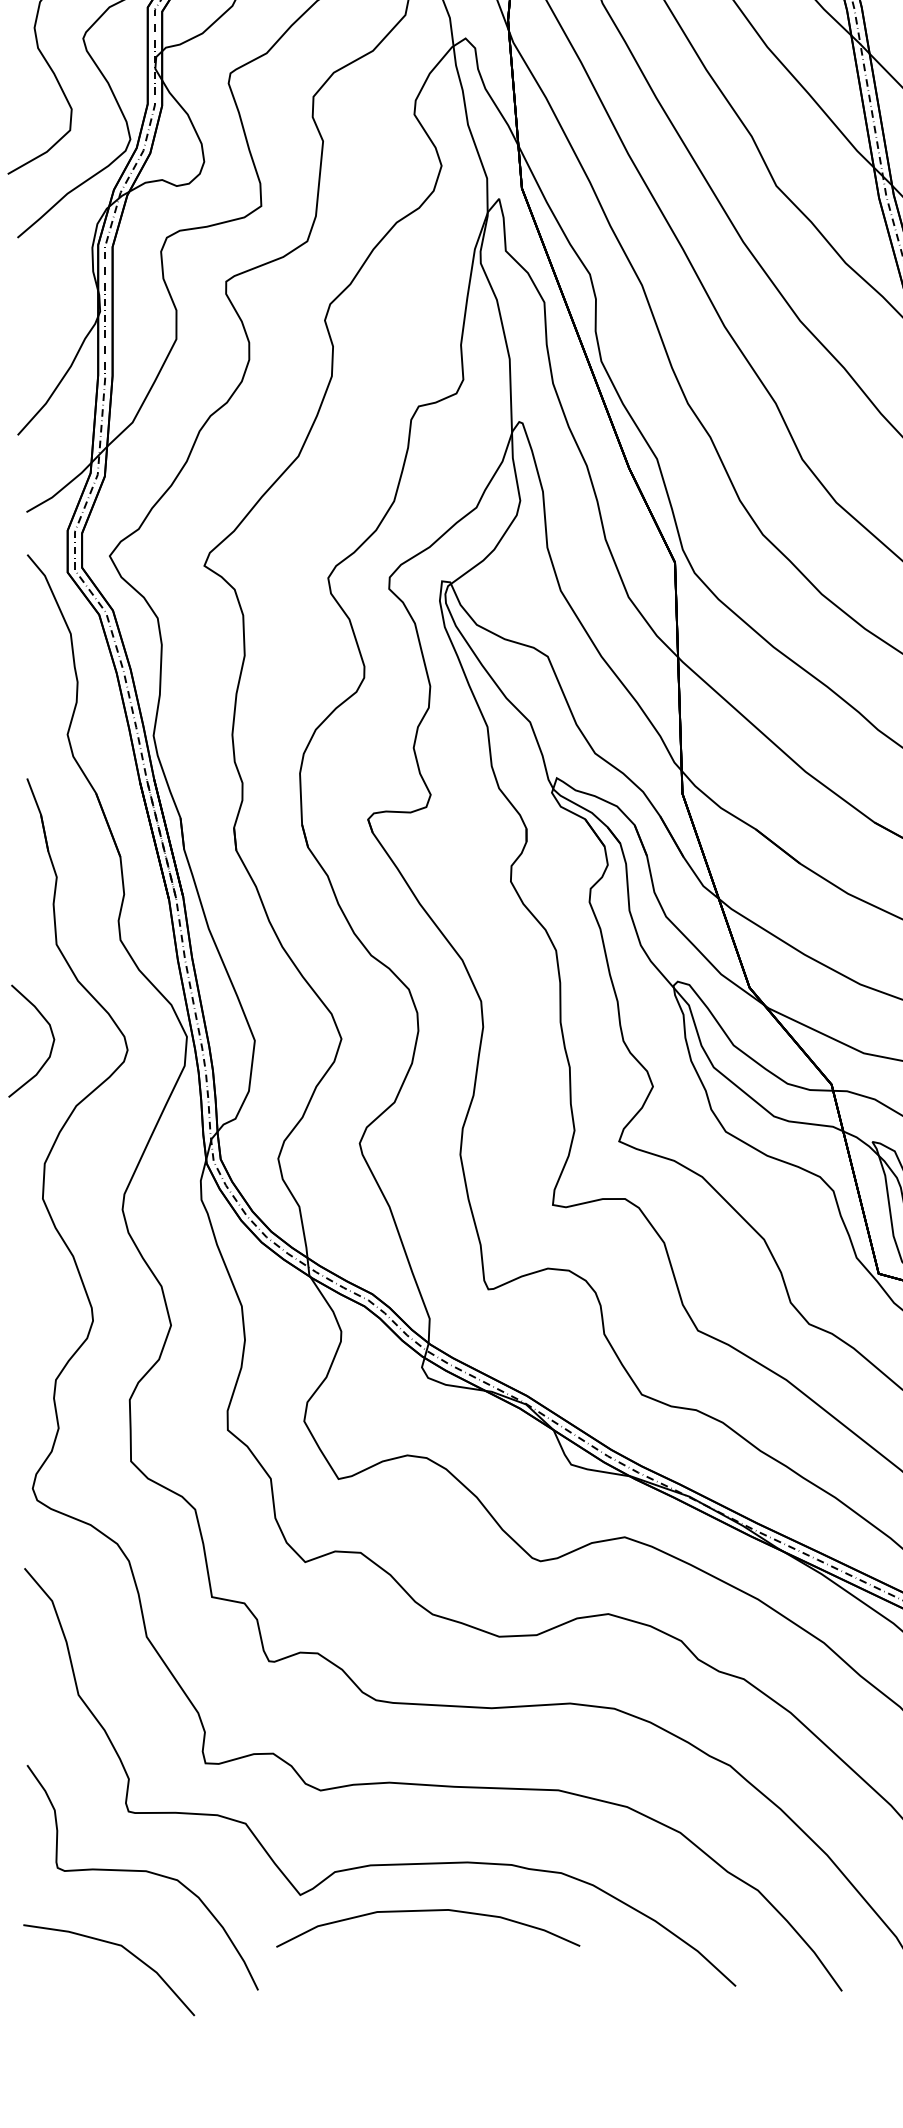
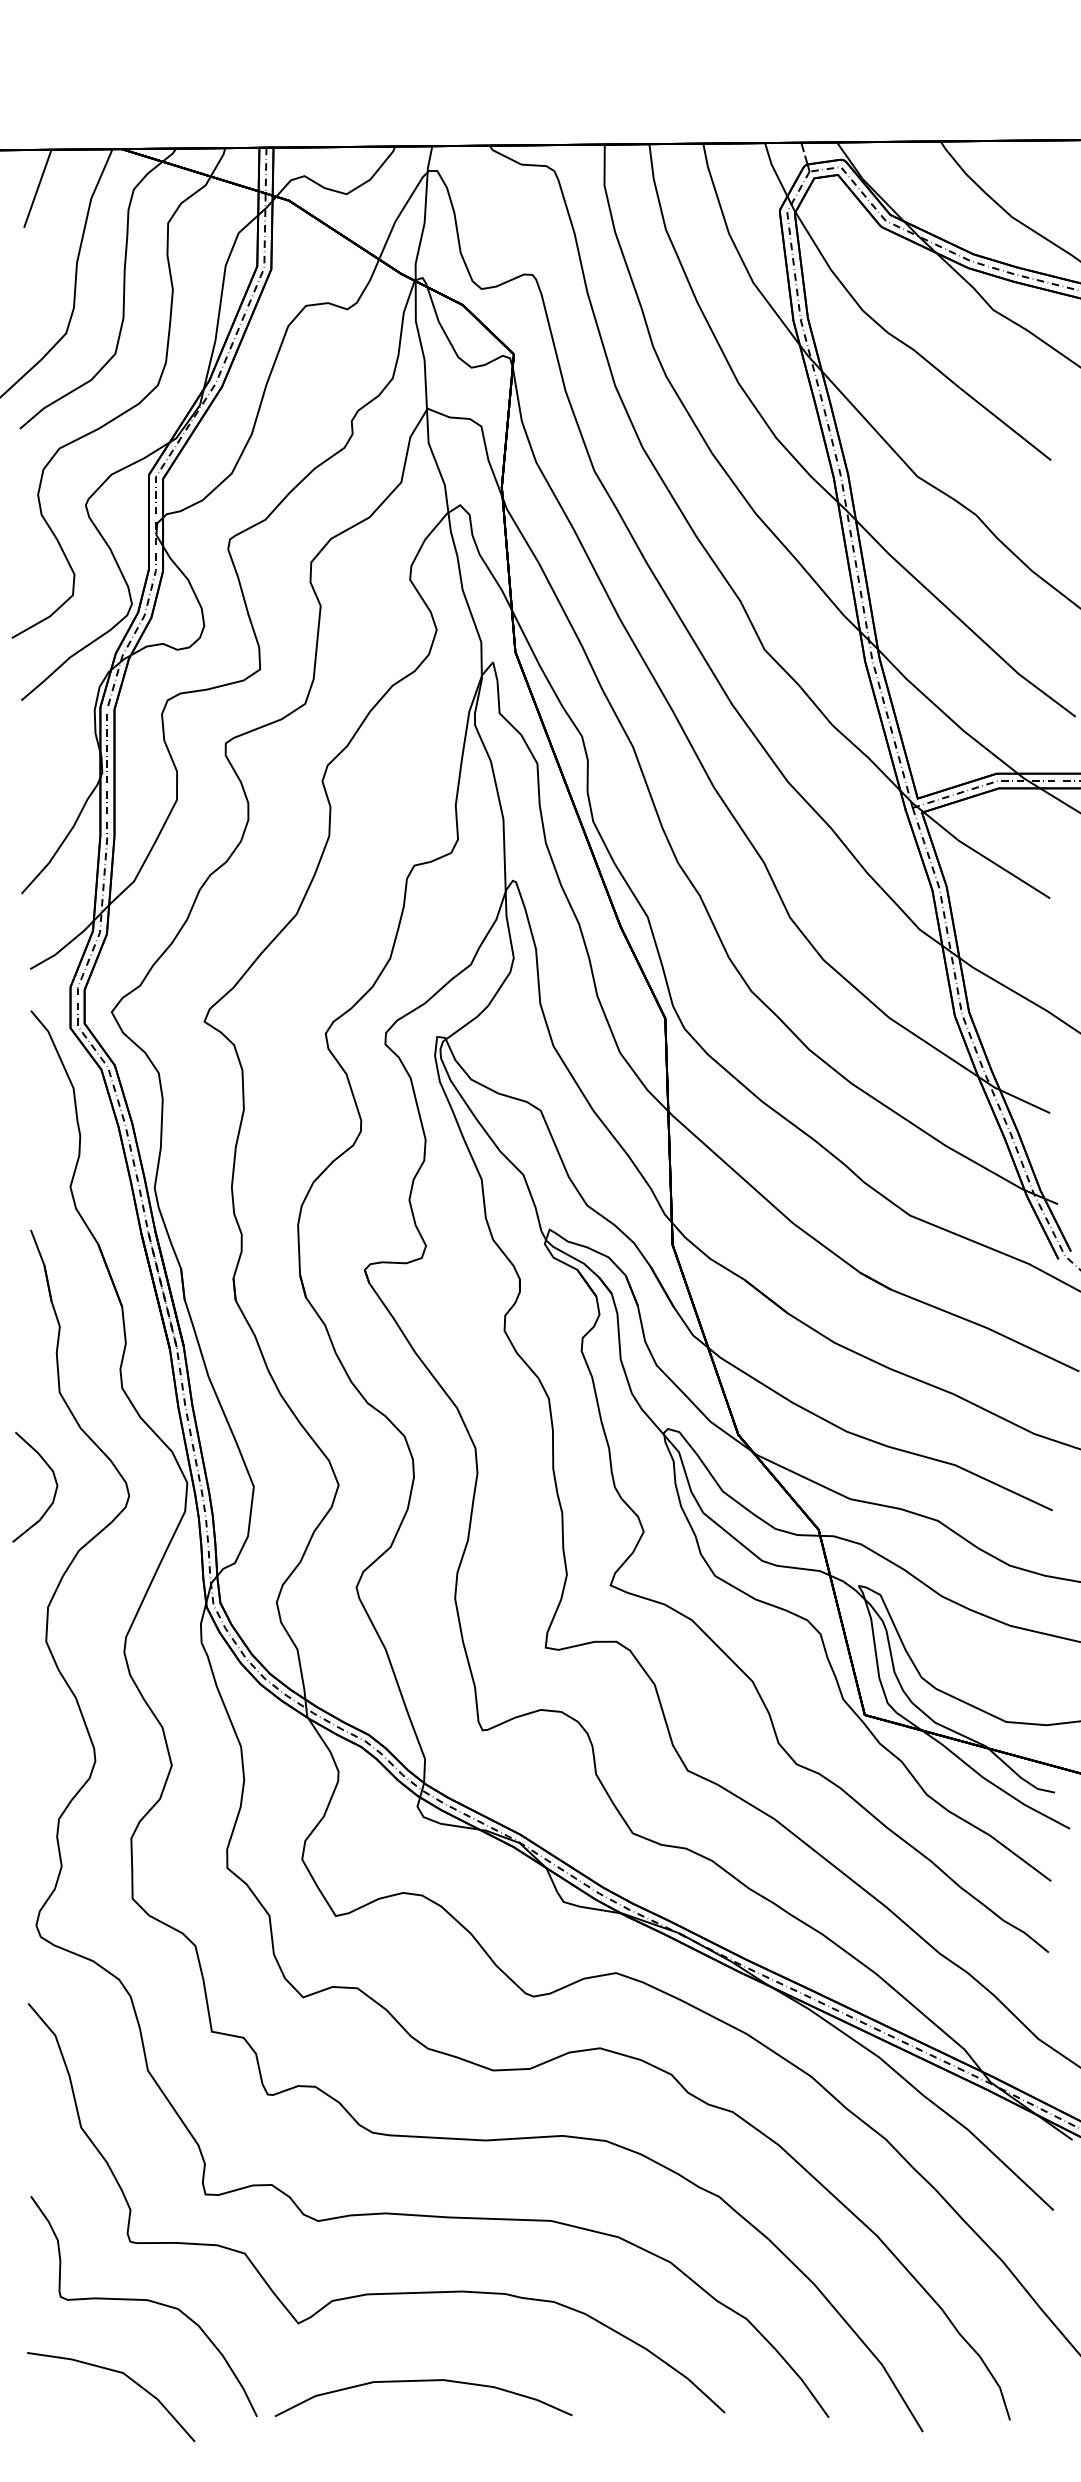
curve: (428, 1911) -> (423, 2381), moved

